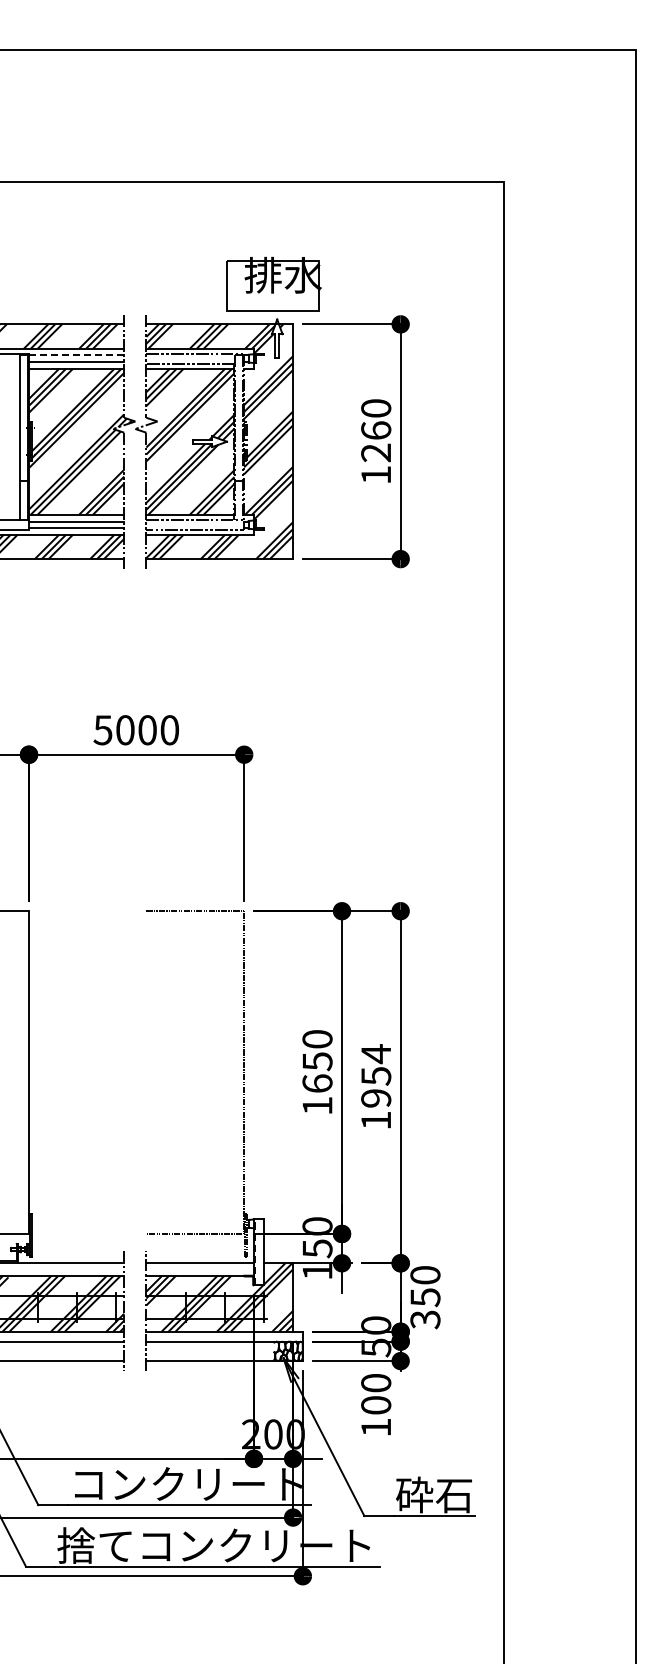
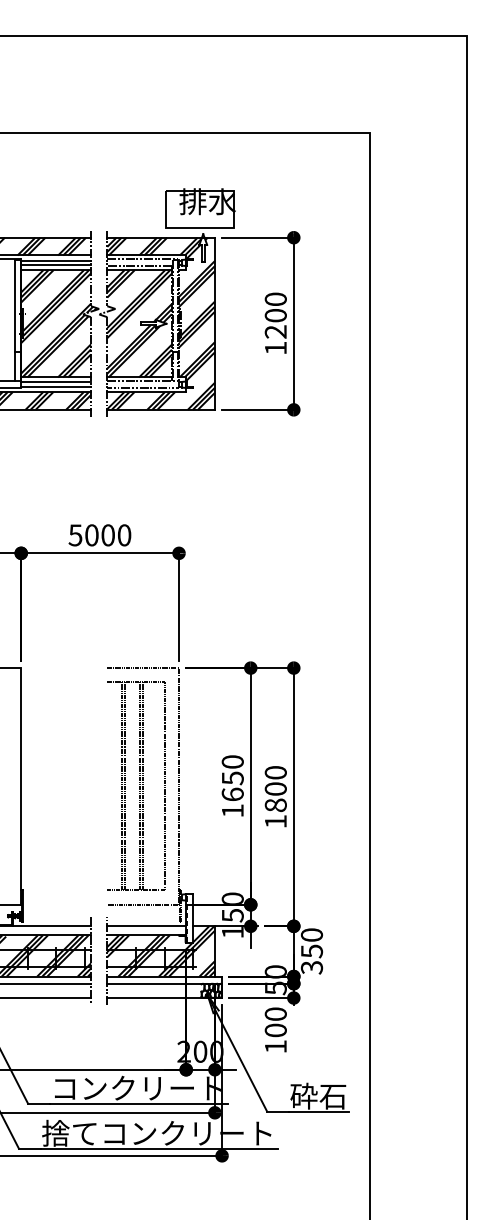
line: (76, 355) -> (56, 260), dashed -> solid
text: (376, 430) -> (276, 315), 1260 -> 1200
part: (185, 1072) -> (135, 786), added
text: (376, 1075) -> (276, 788), 1954 -> 1800

